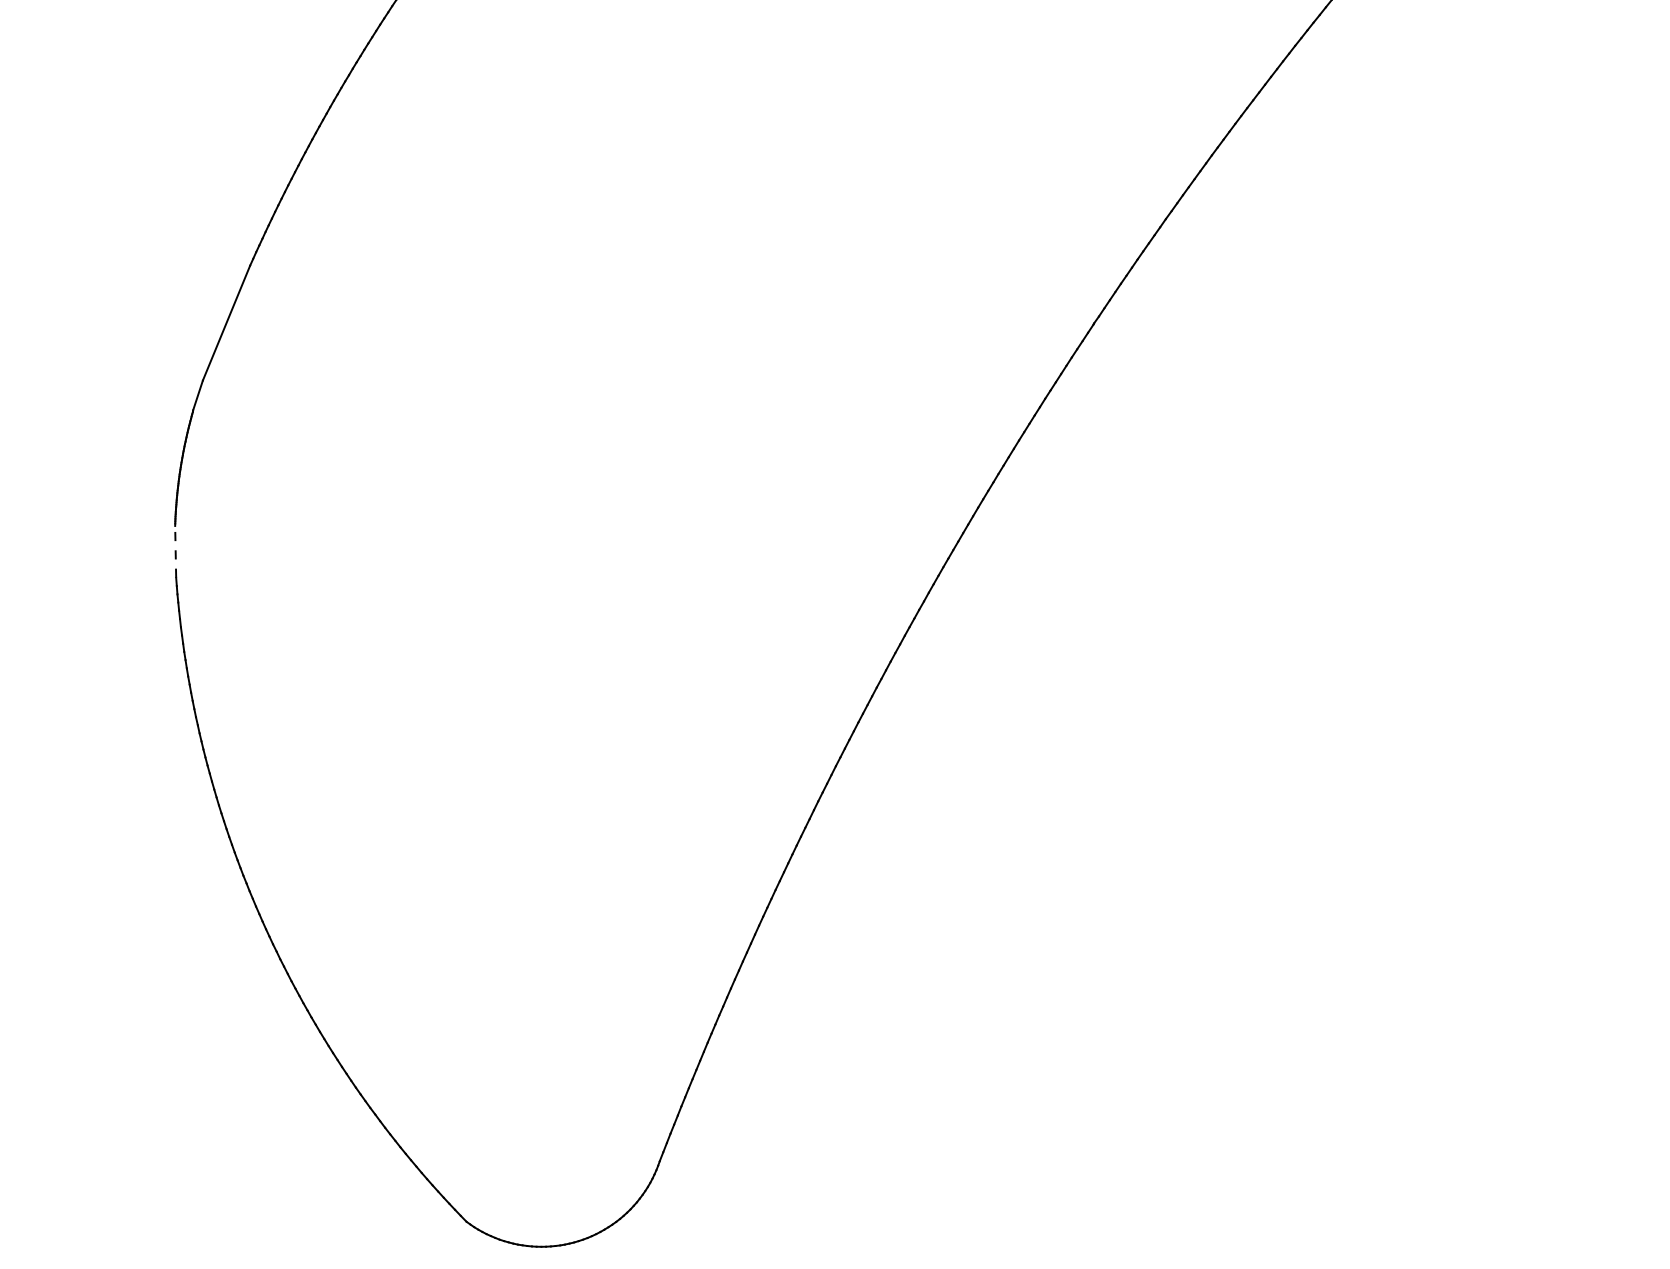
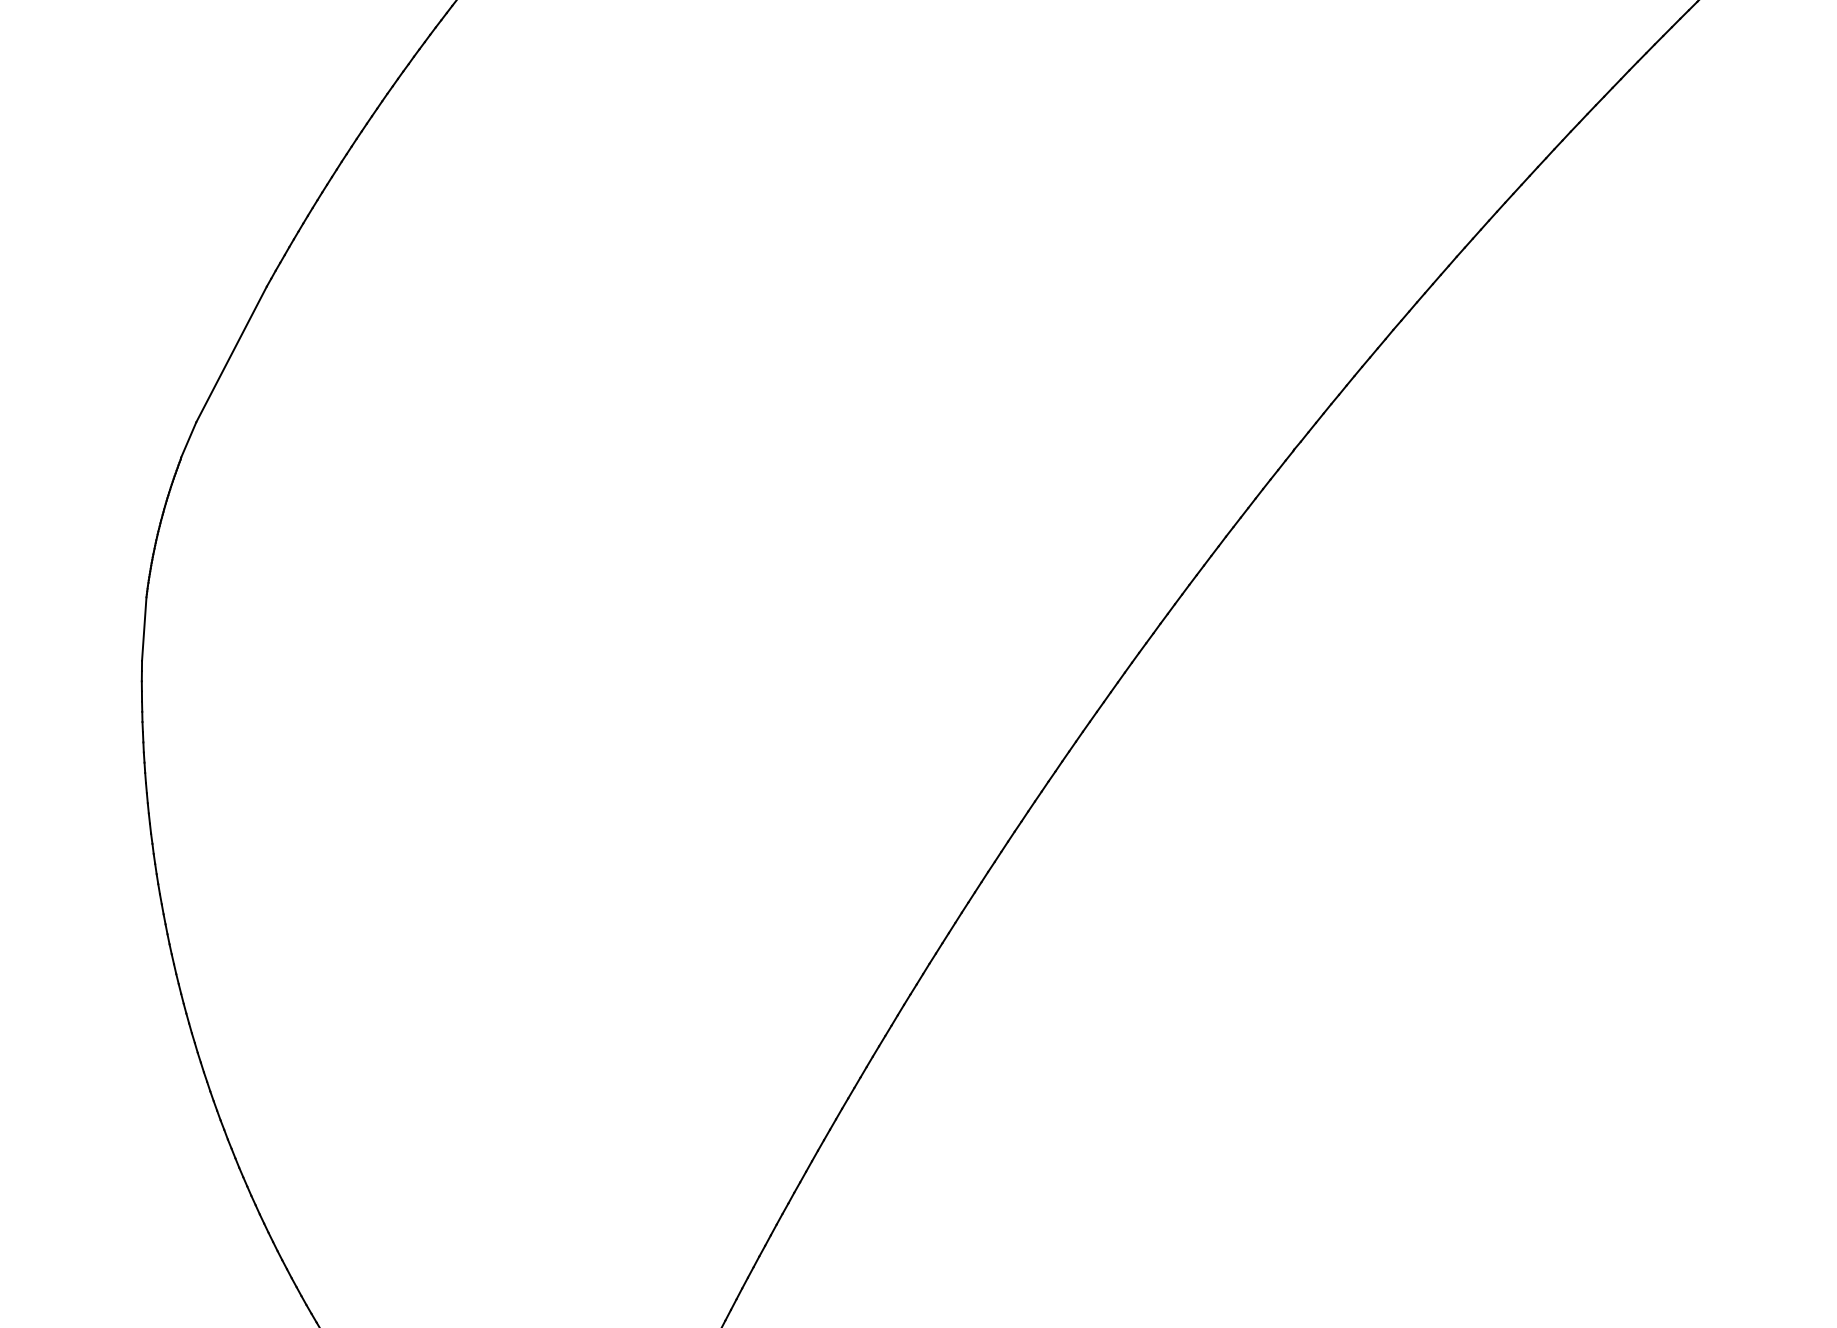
line: (175, 551) -> (144, 628), dashed -> solid

